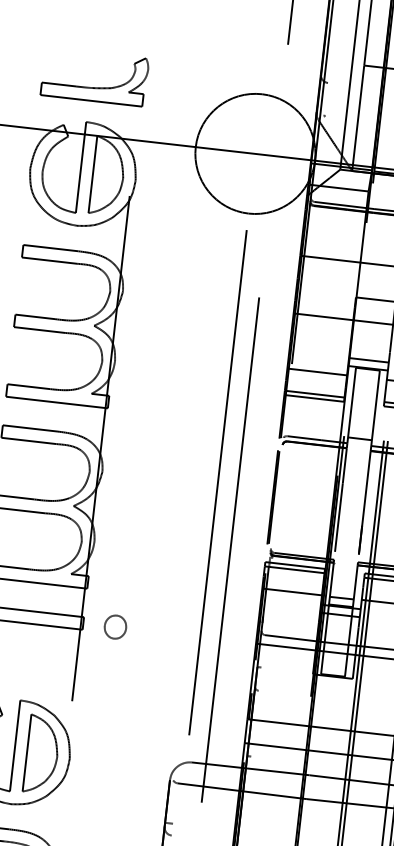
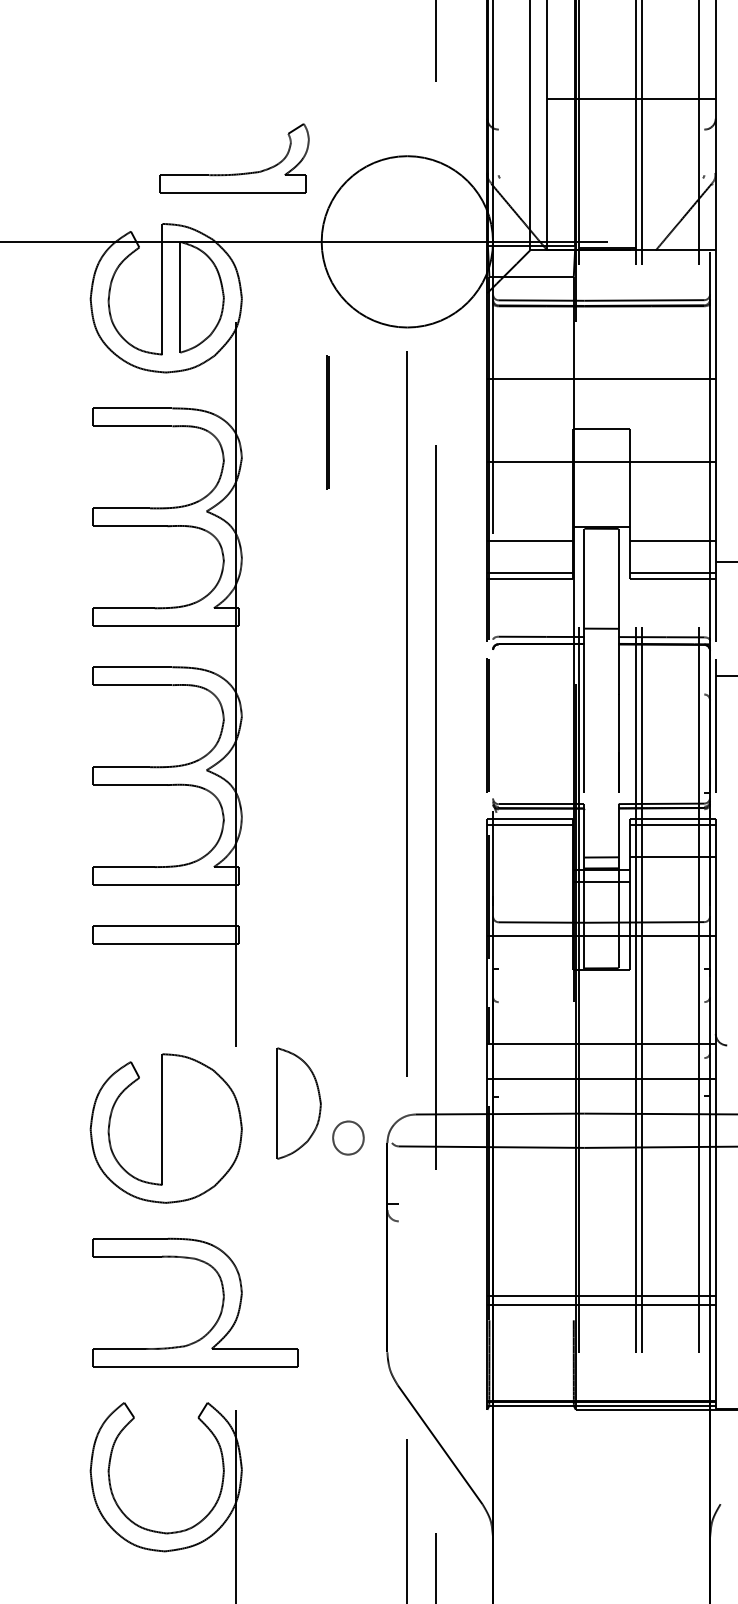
part: (93, 87) -> (234, 173), moved
line: (185, 273) -> (327, 422), added
line: (368, 360) -> (601, 516), removed
line: (291, 591) -> (529, 856), removed
part: (115, 626) -> (348, 1137), moved
part: (41, 754) -> (298, 1103), moved

